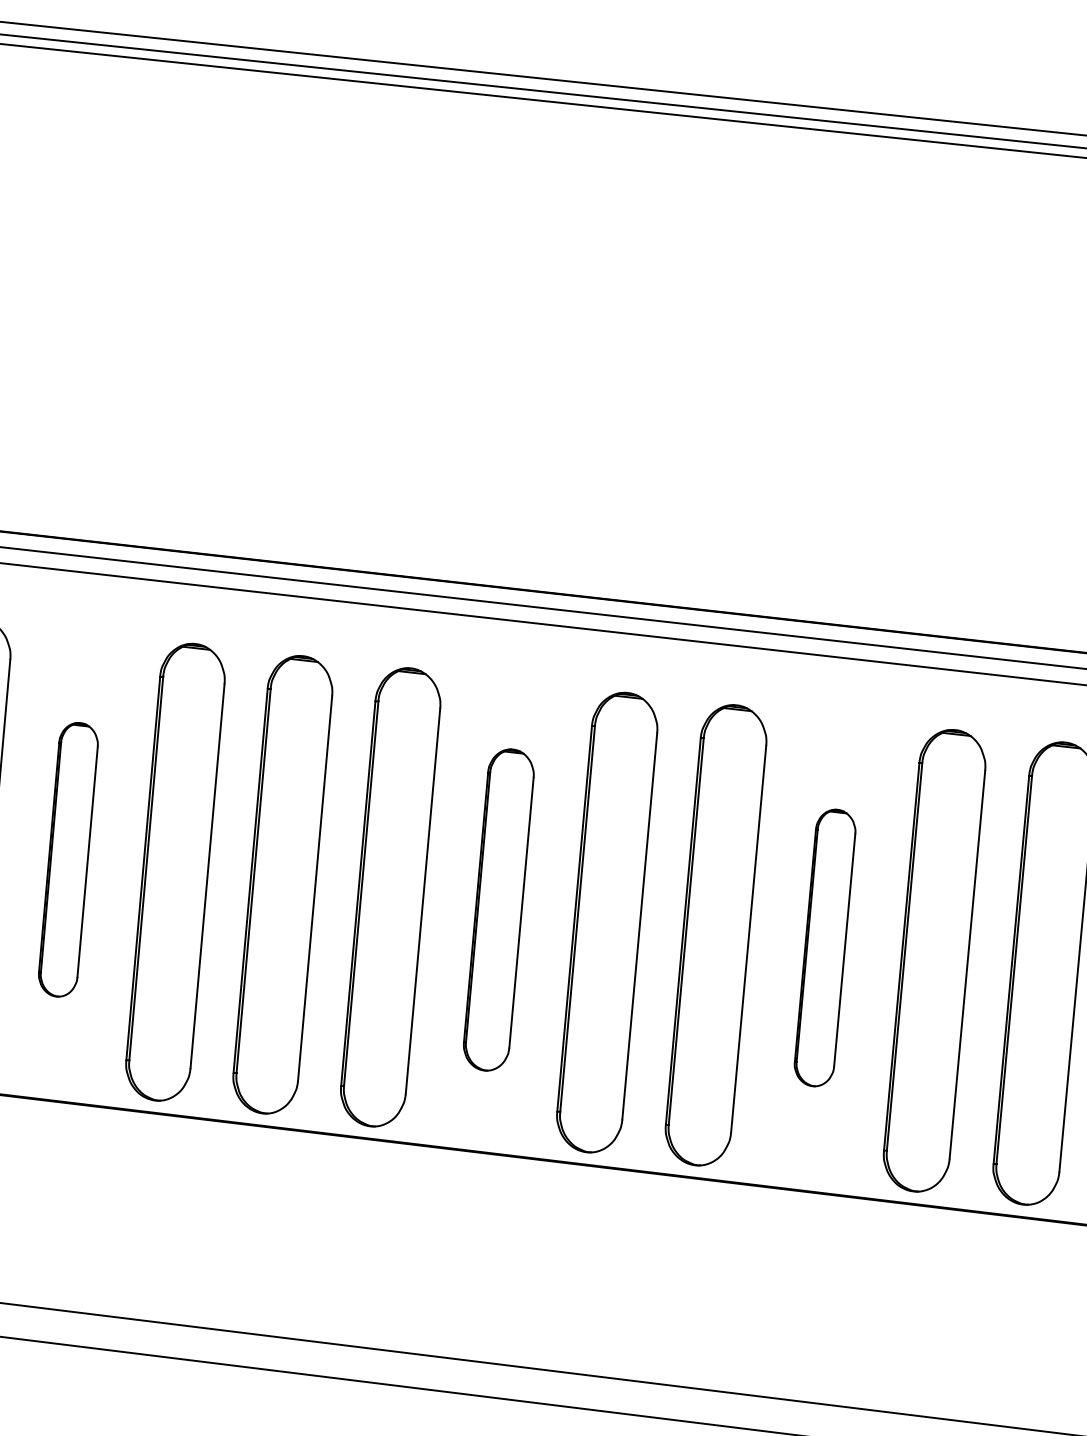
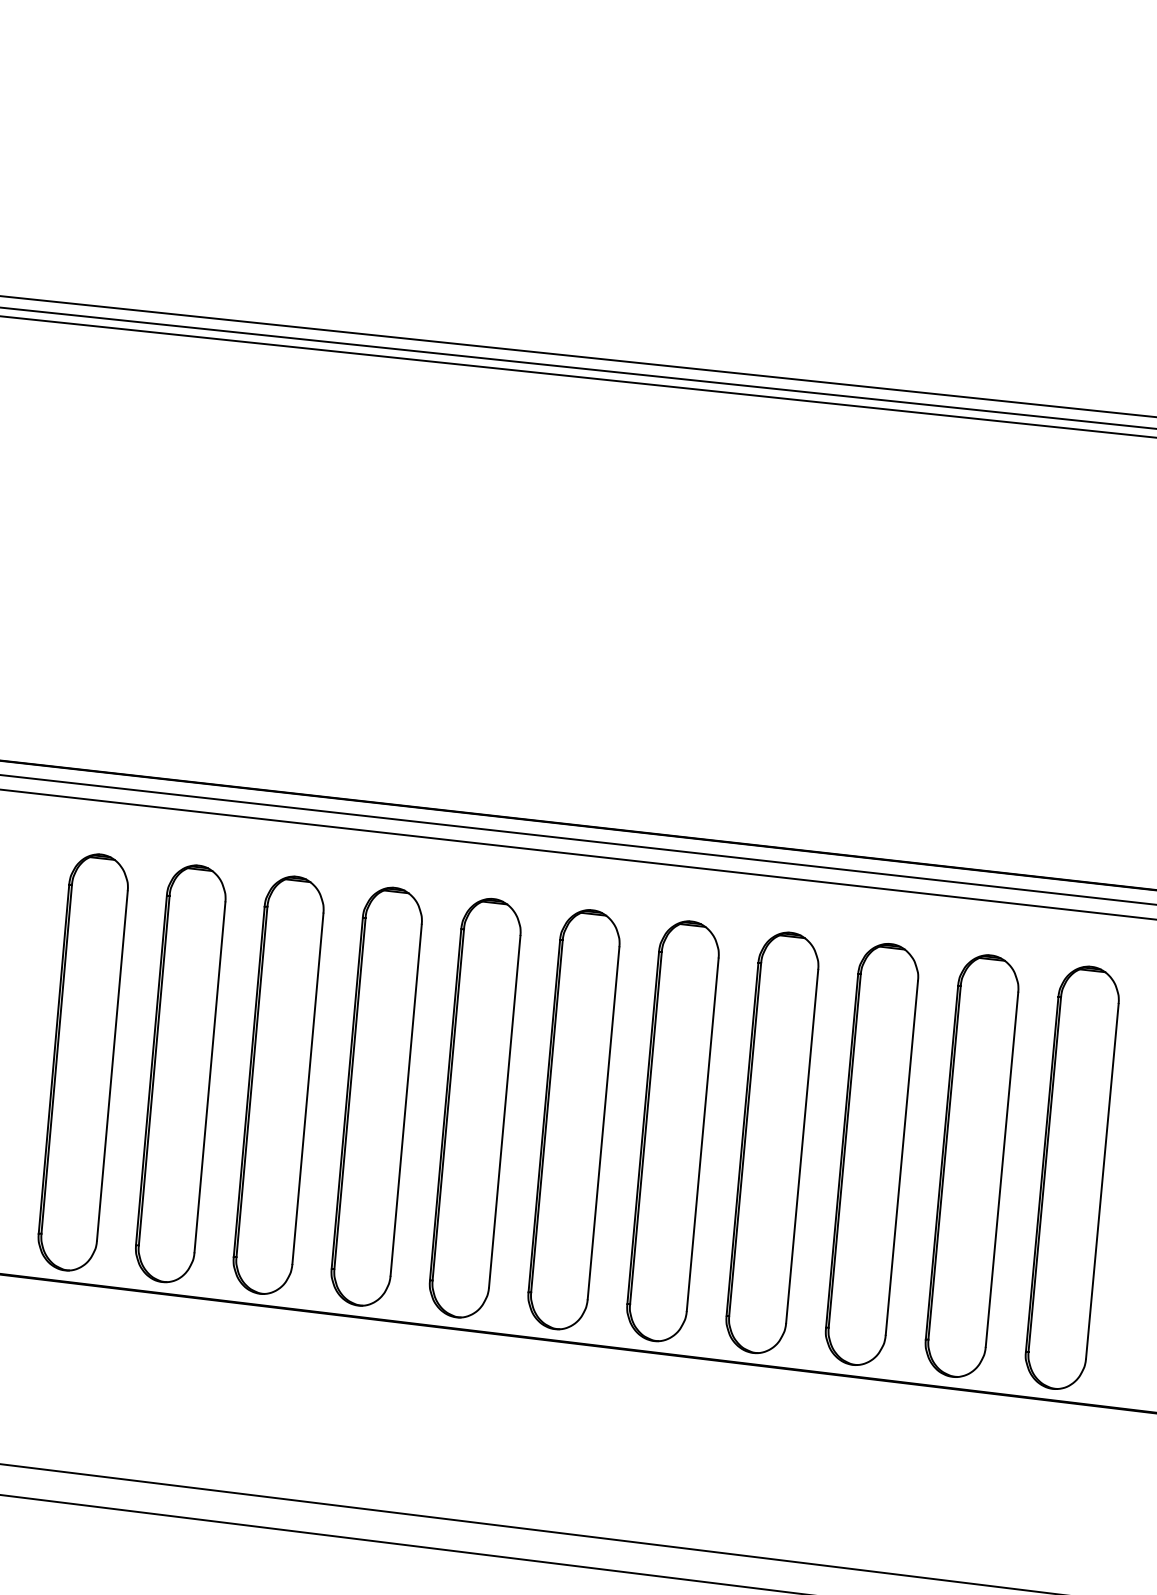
part: (68, 859) -> (180, 1073), size x1.67
part: (498, 909) -> (573, 1119), size x1.43
part: (824, 948) -> (871, 1154), size x1.67

